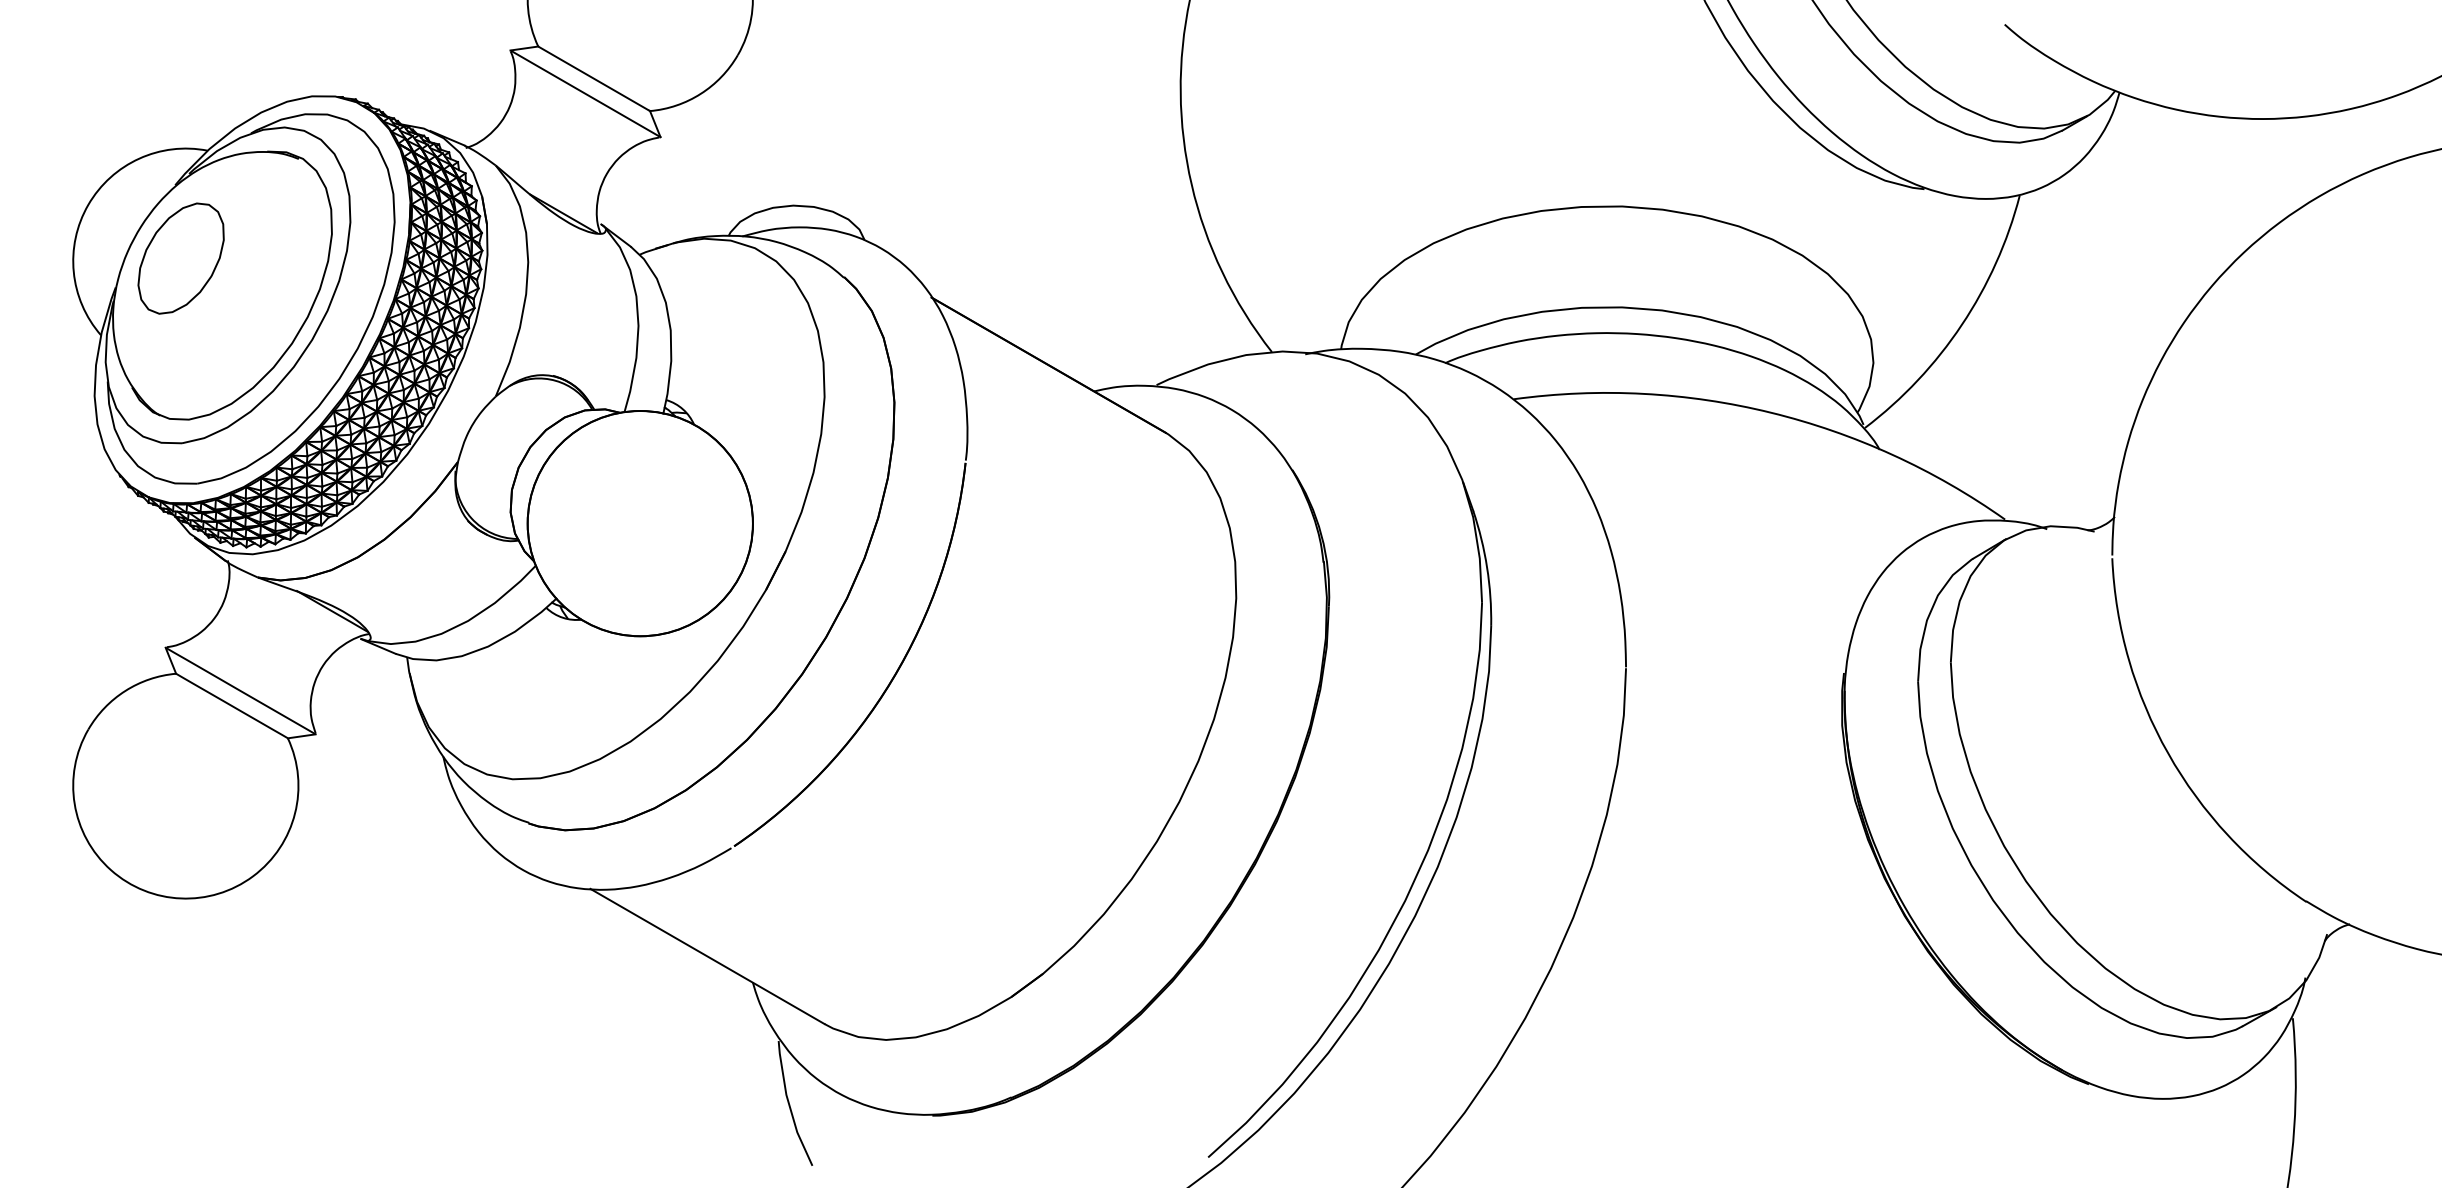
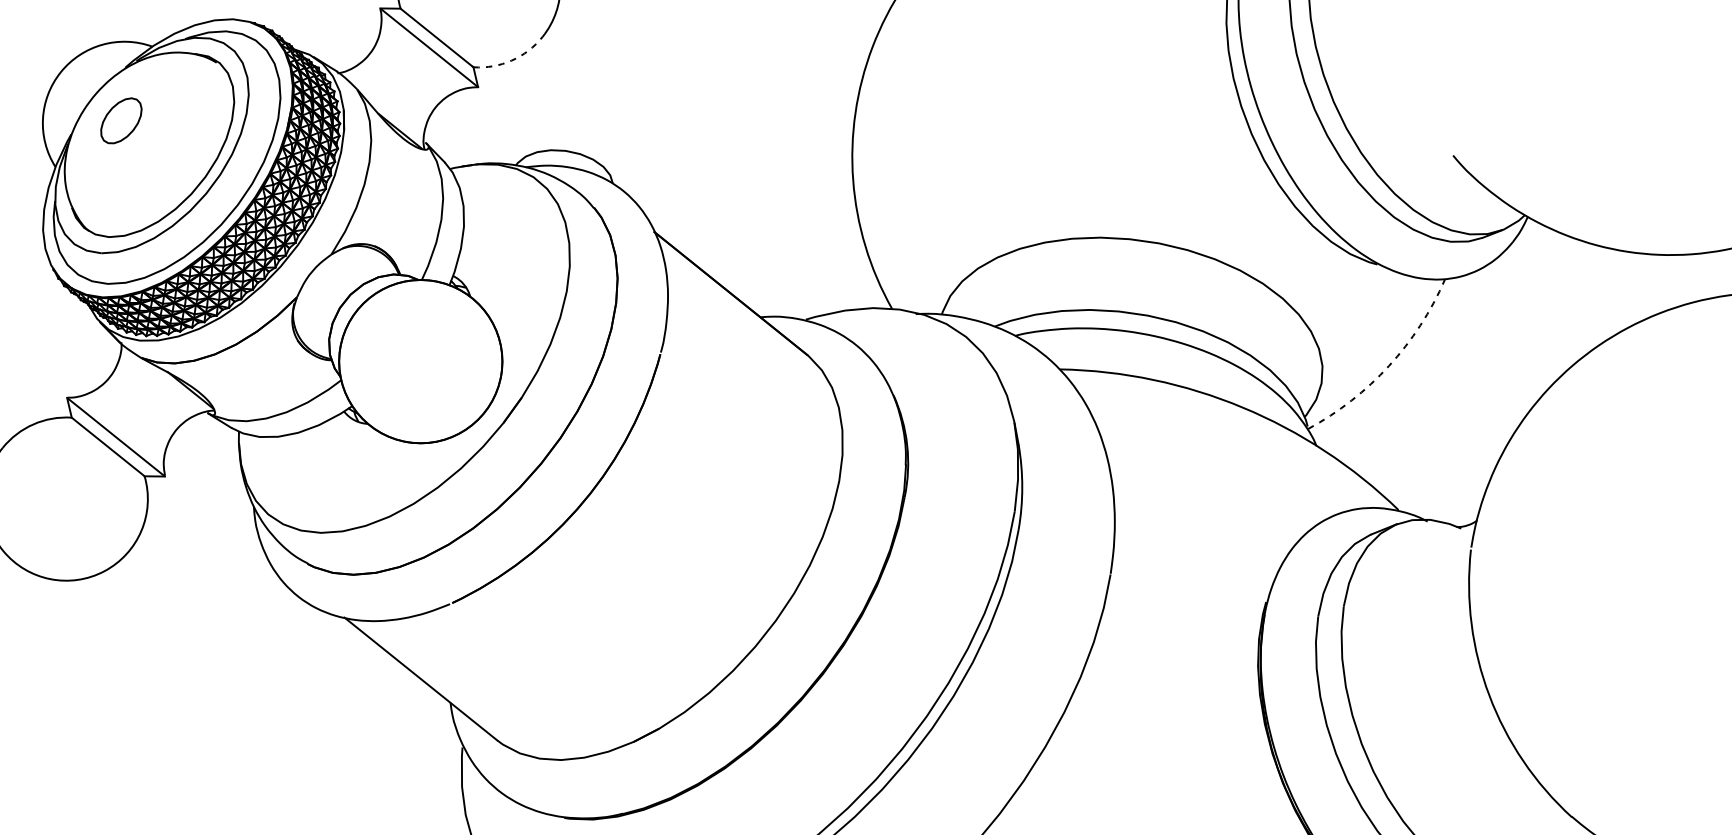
arc: (700, 93) -> (511, 60), solid -> dashed
part: (180, 258) -> (120, 120), size x0.6
arc: (1961, 325) -> (1388, 366), solid -> dashed

